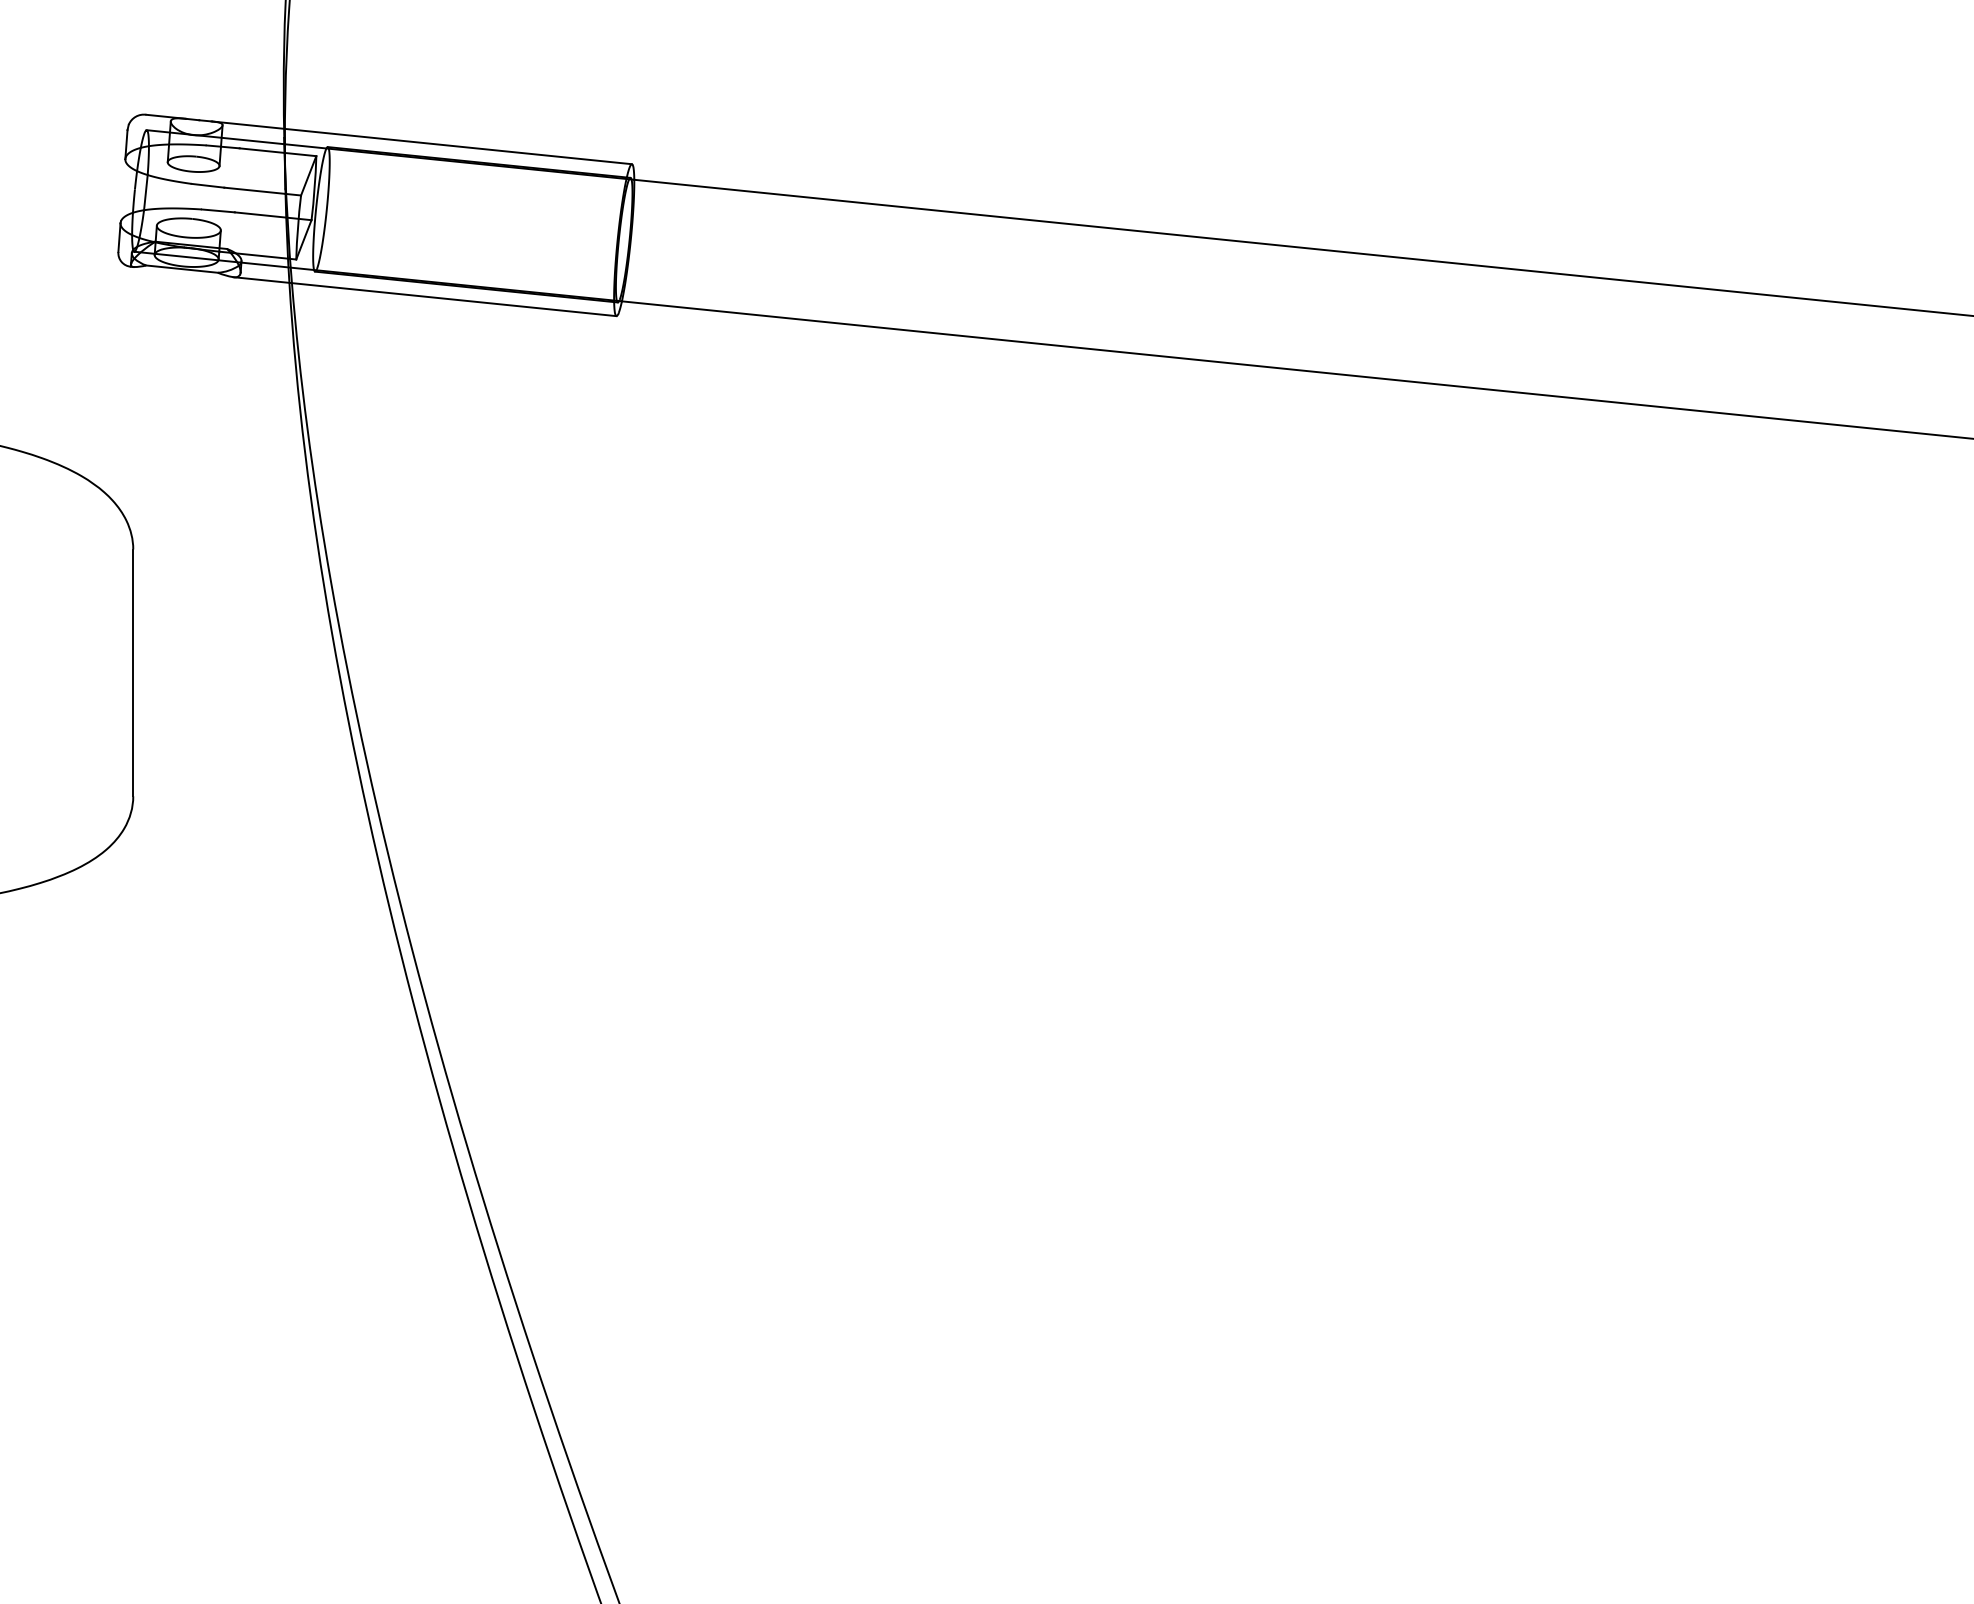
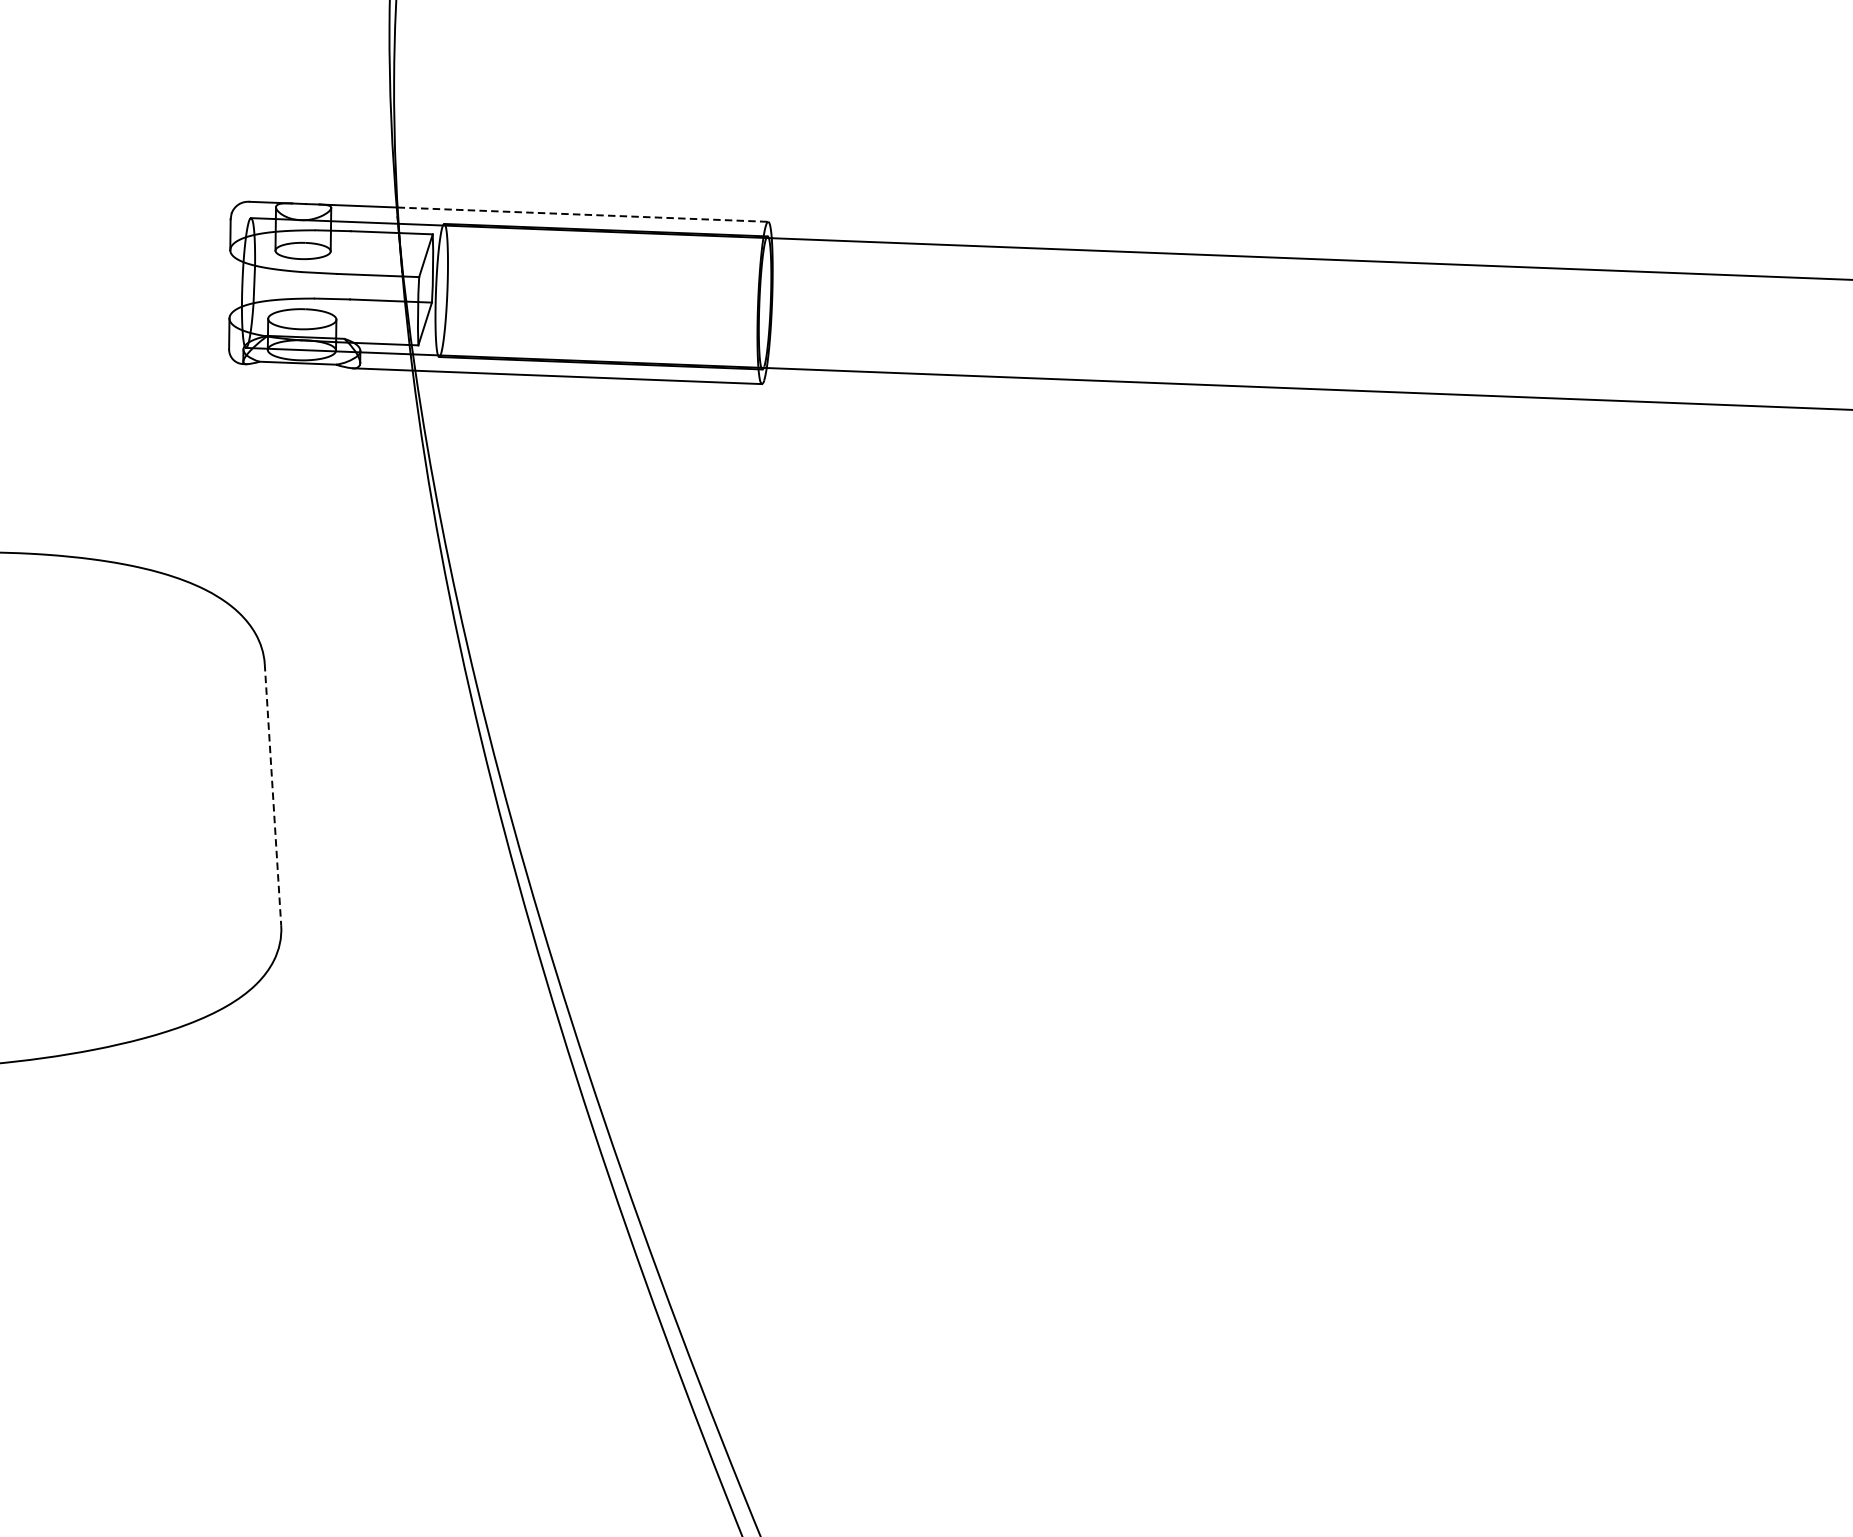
line: (458, 146) -> (582, 214), solid -> dashed
line: (133, 673) -> (273, 795), solid -> dashed

